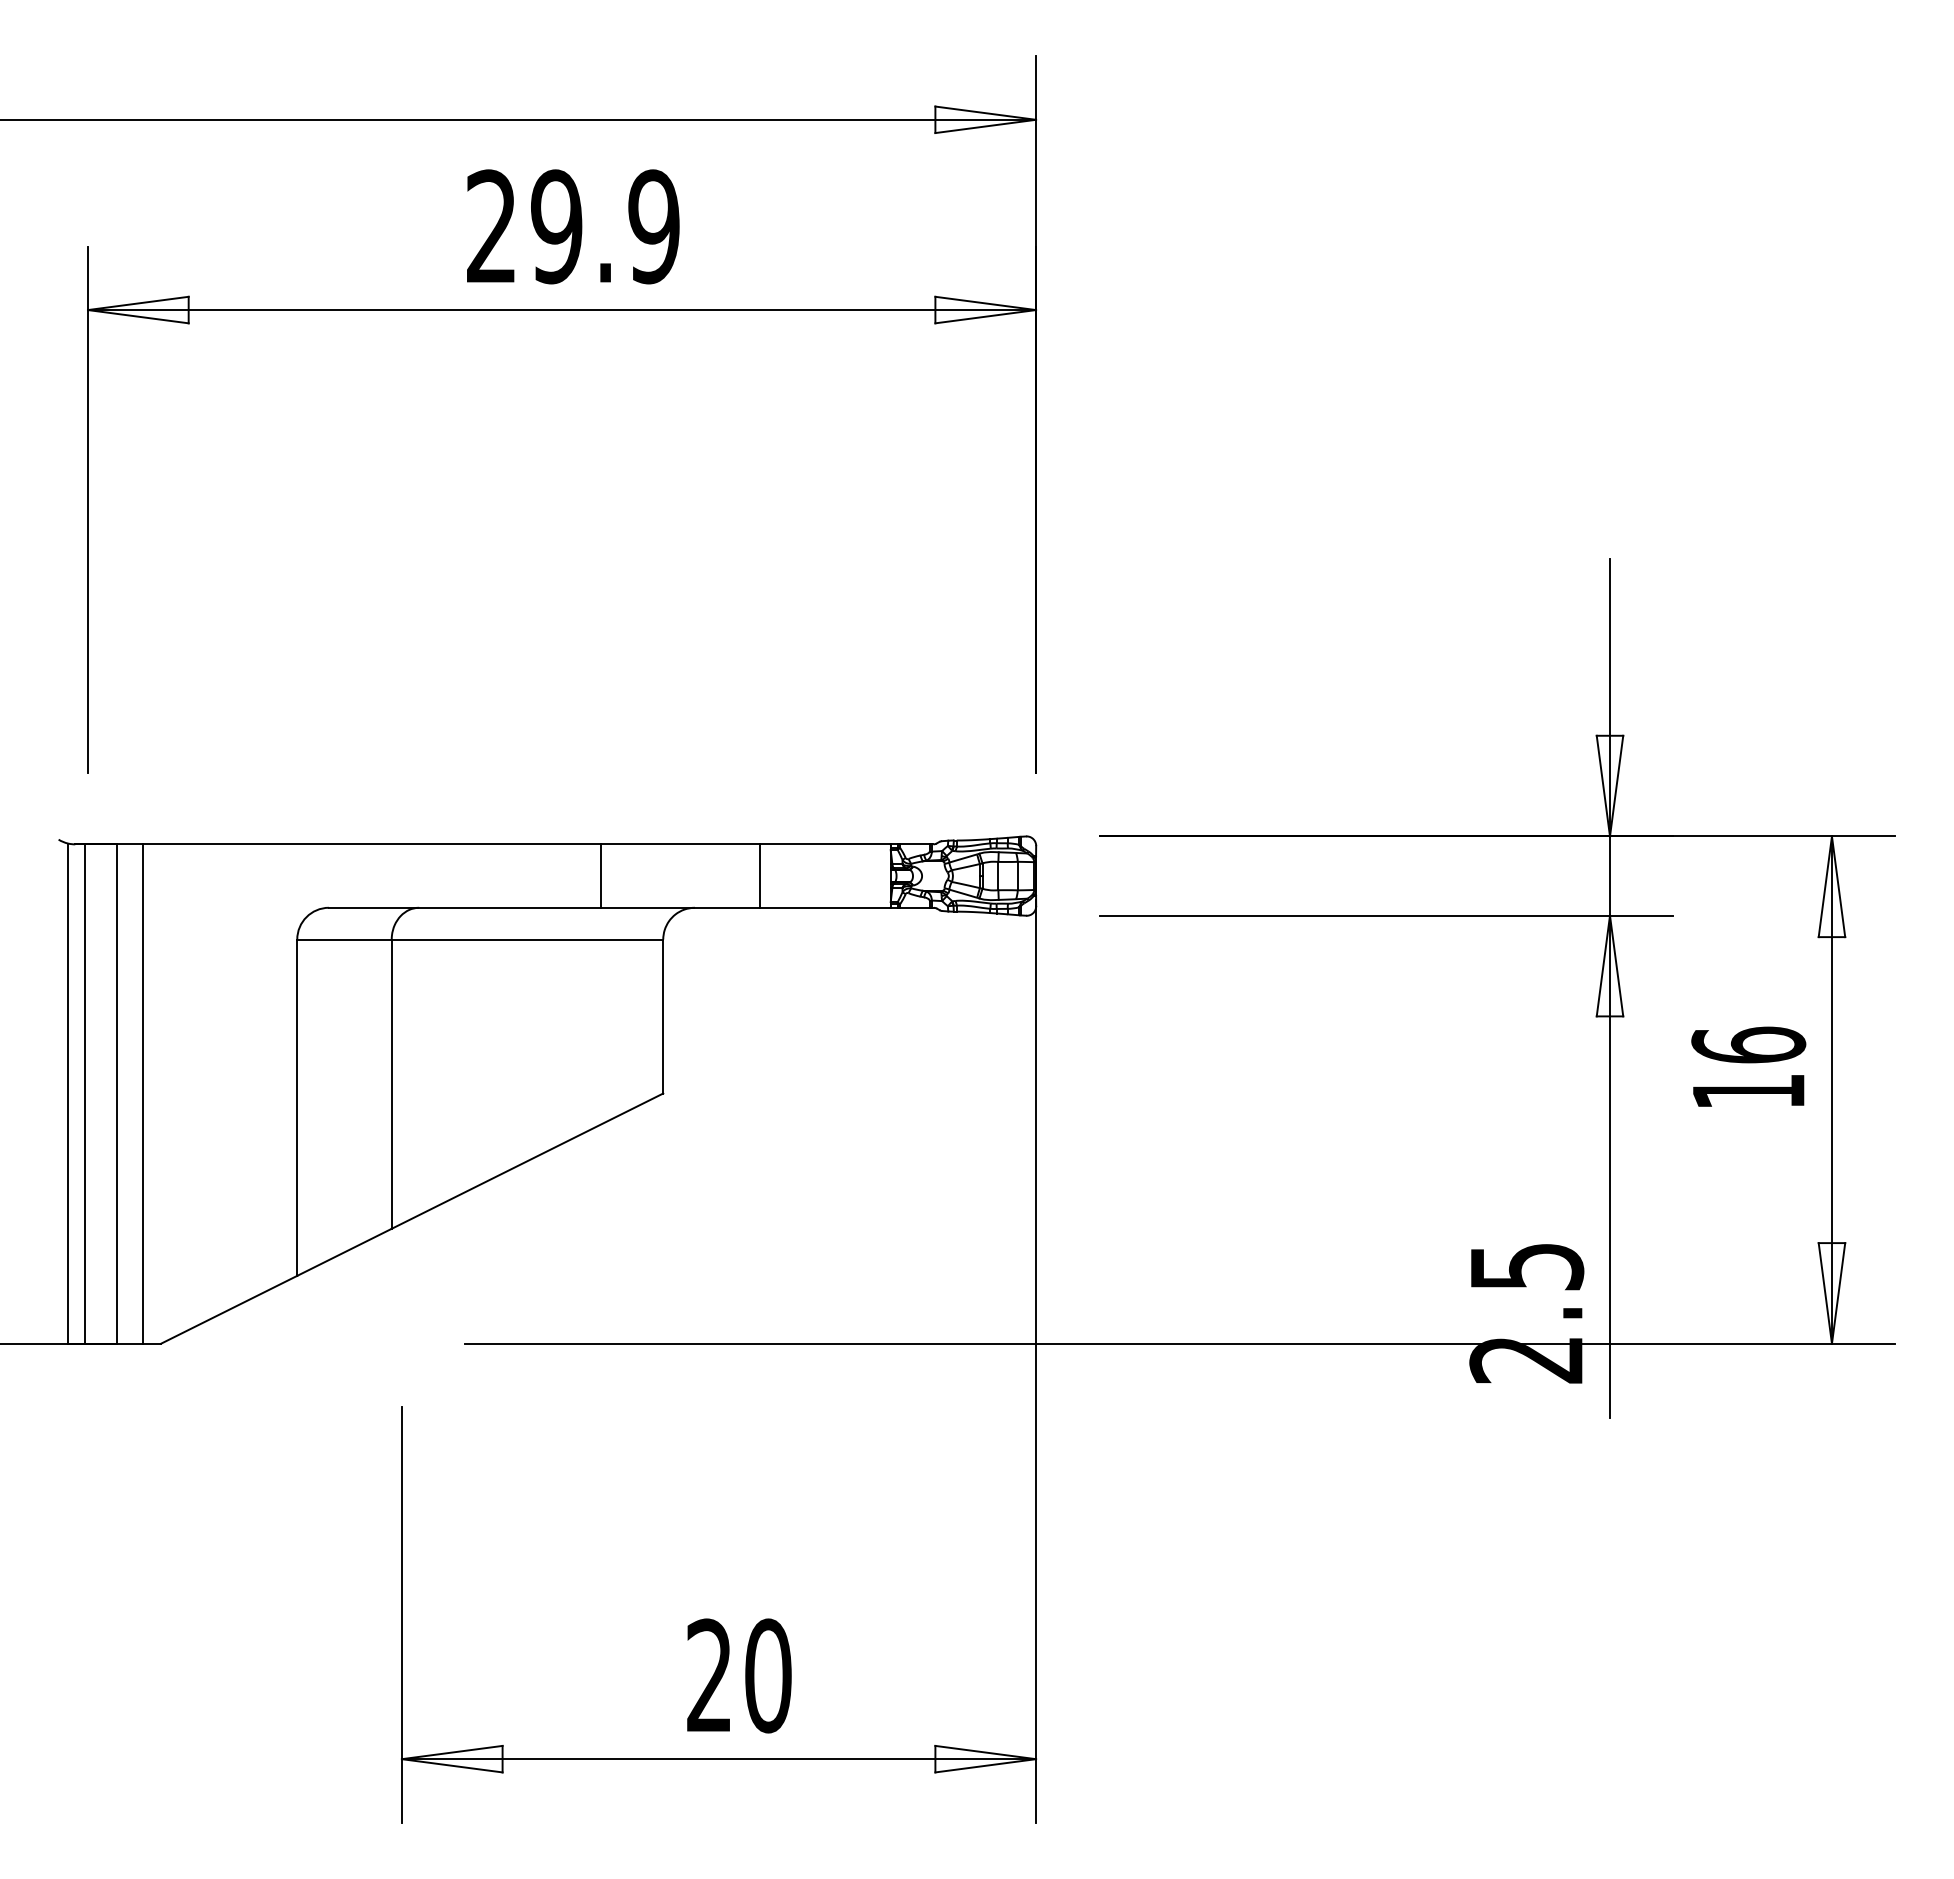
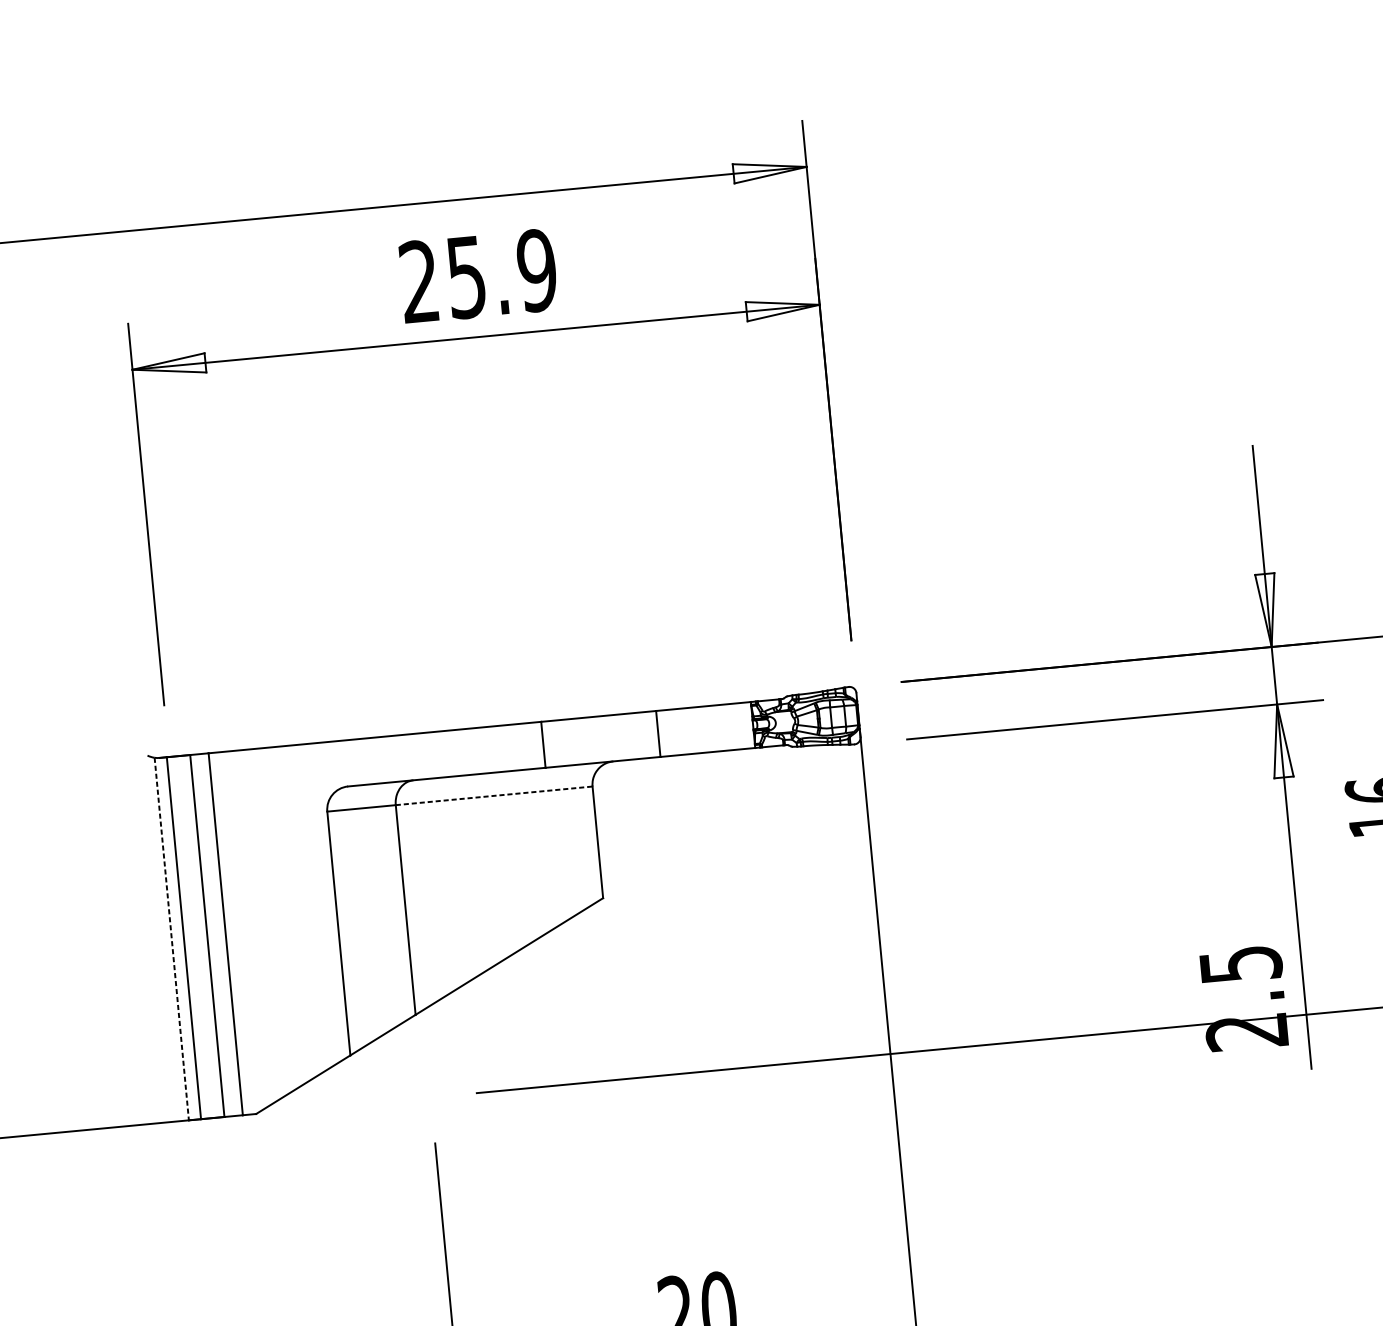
text: (556, 226) -> (466, 277), 29.9 -> 25.9
line: (527, 939) -> (494, 795), solid -> dashed
line: (68, 1094) -> (172, 939), solid -> dashed

